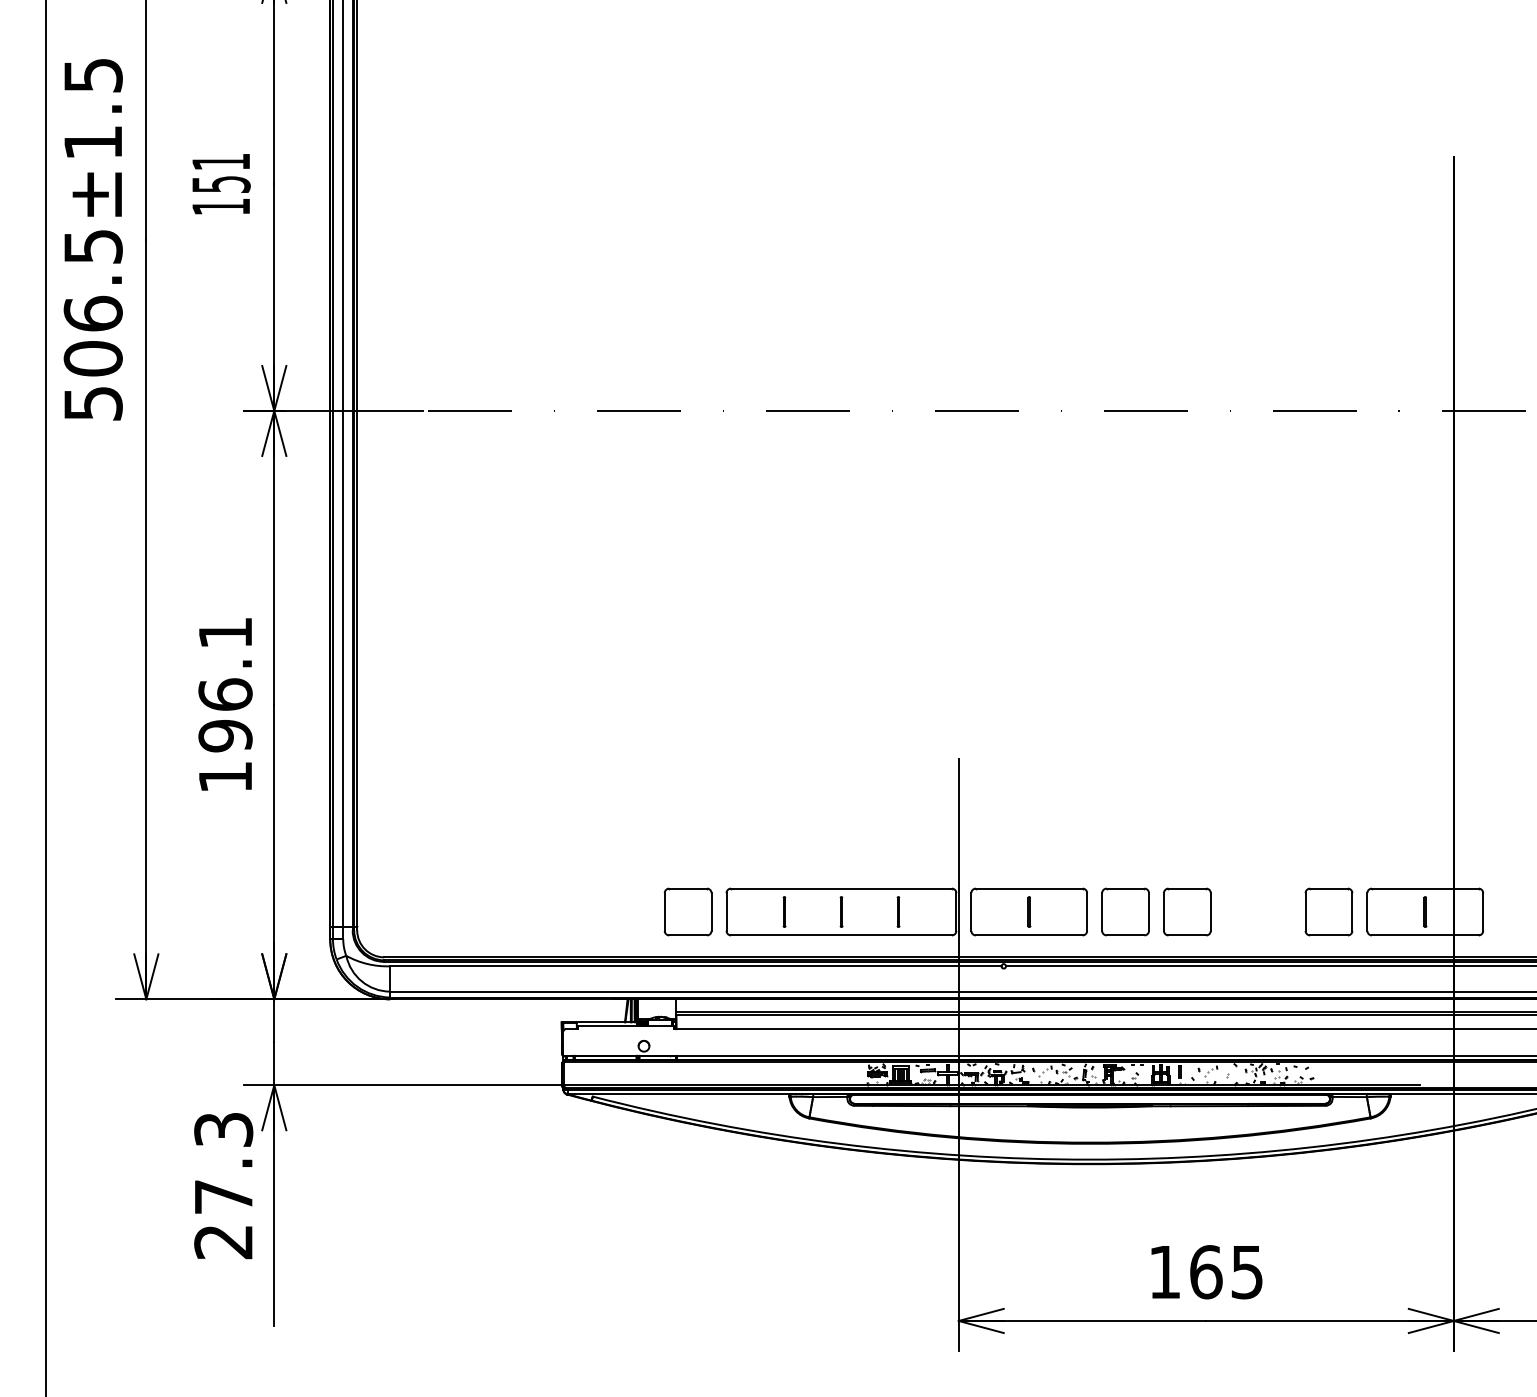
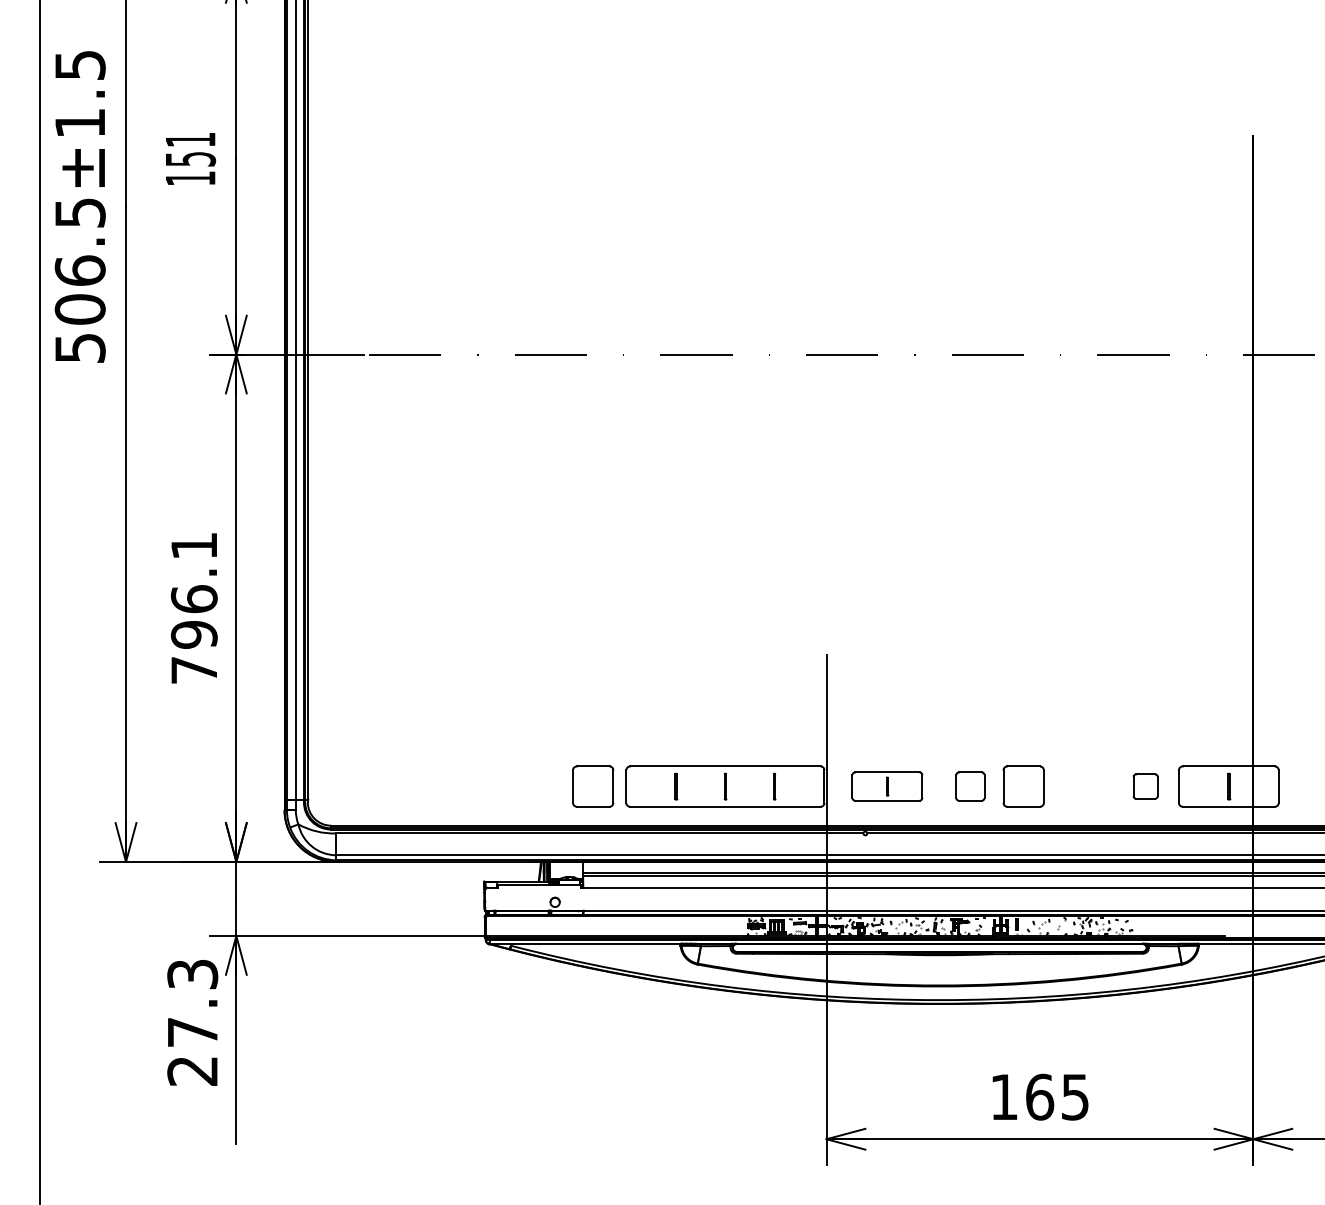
text: (224, 777) -> (193, 670), 196.1 -> 796.1
part: (1029, 911) -> (887, 786), size x0.7
part: (1125, 911) -> (970, 786), size x0.7
part: (1328, 911) -> (1145, 786), size x0.6

